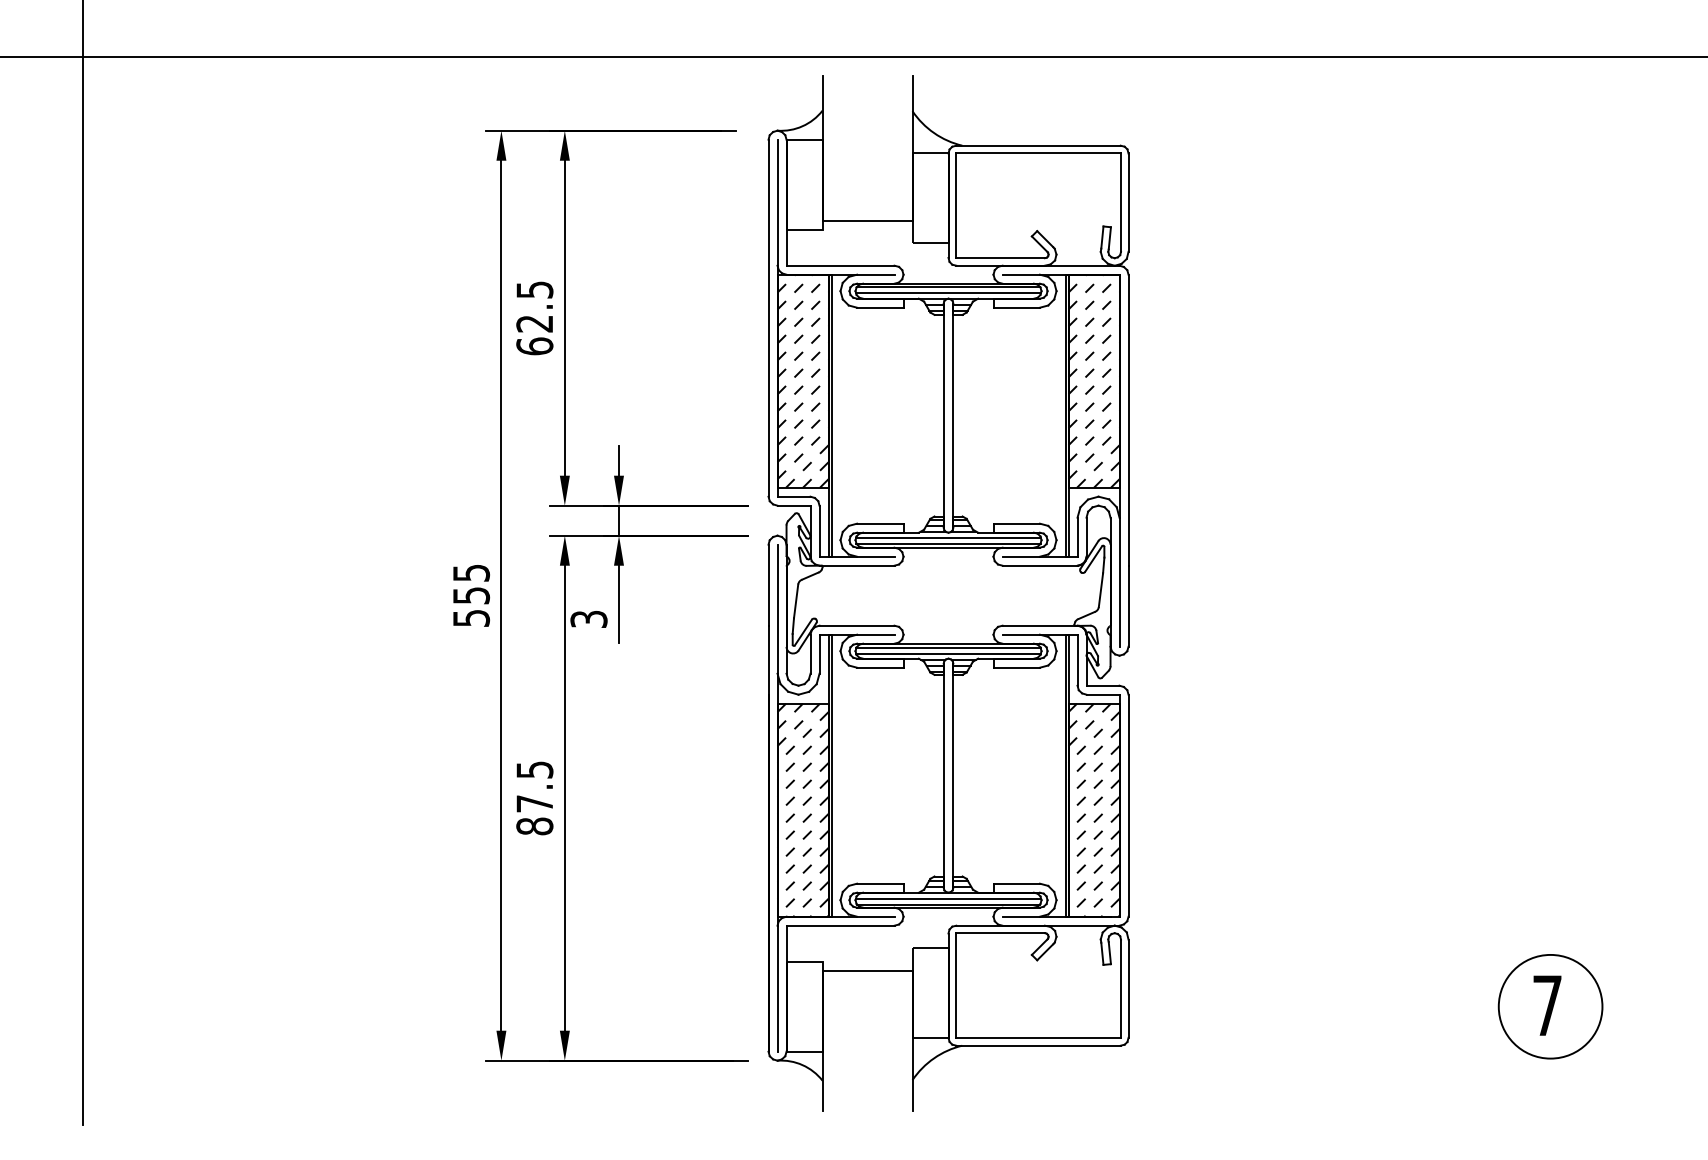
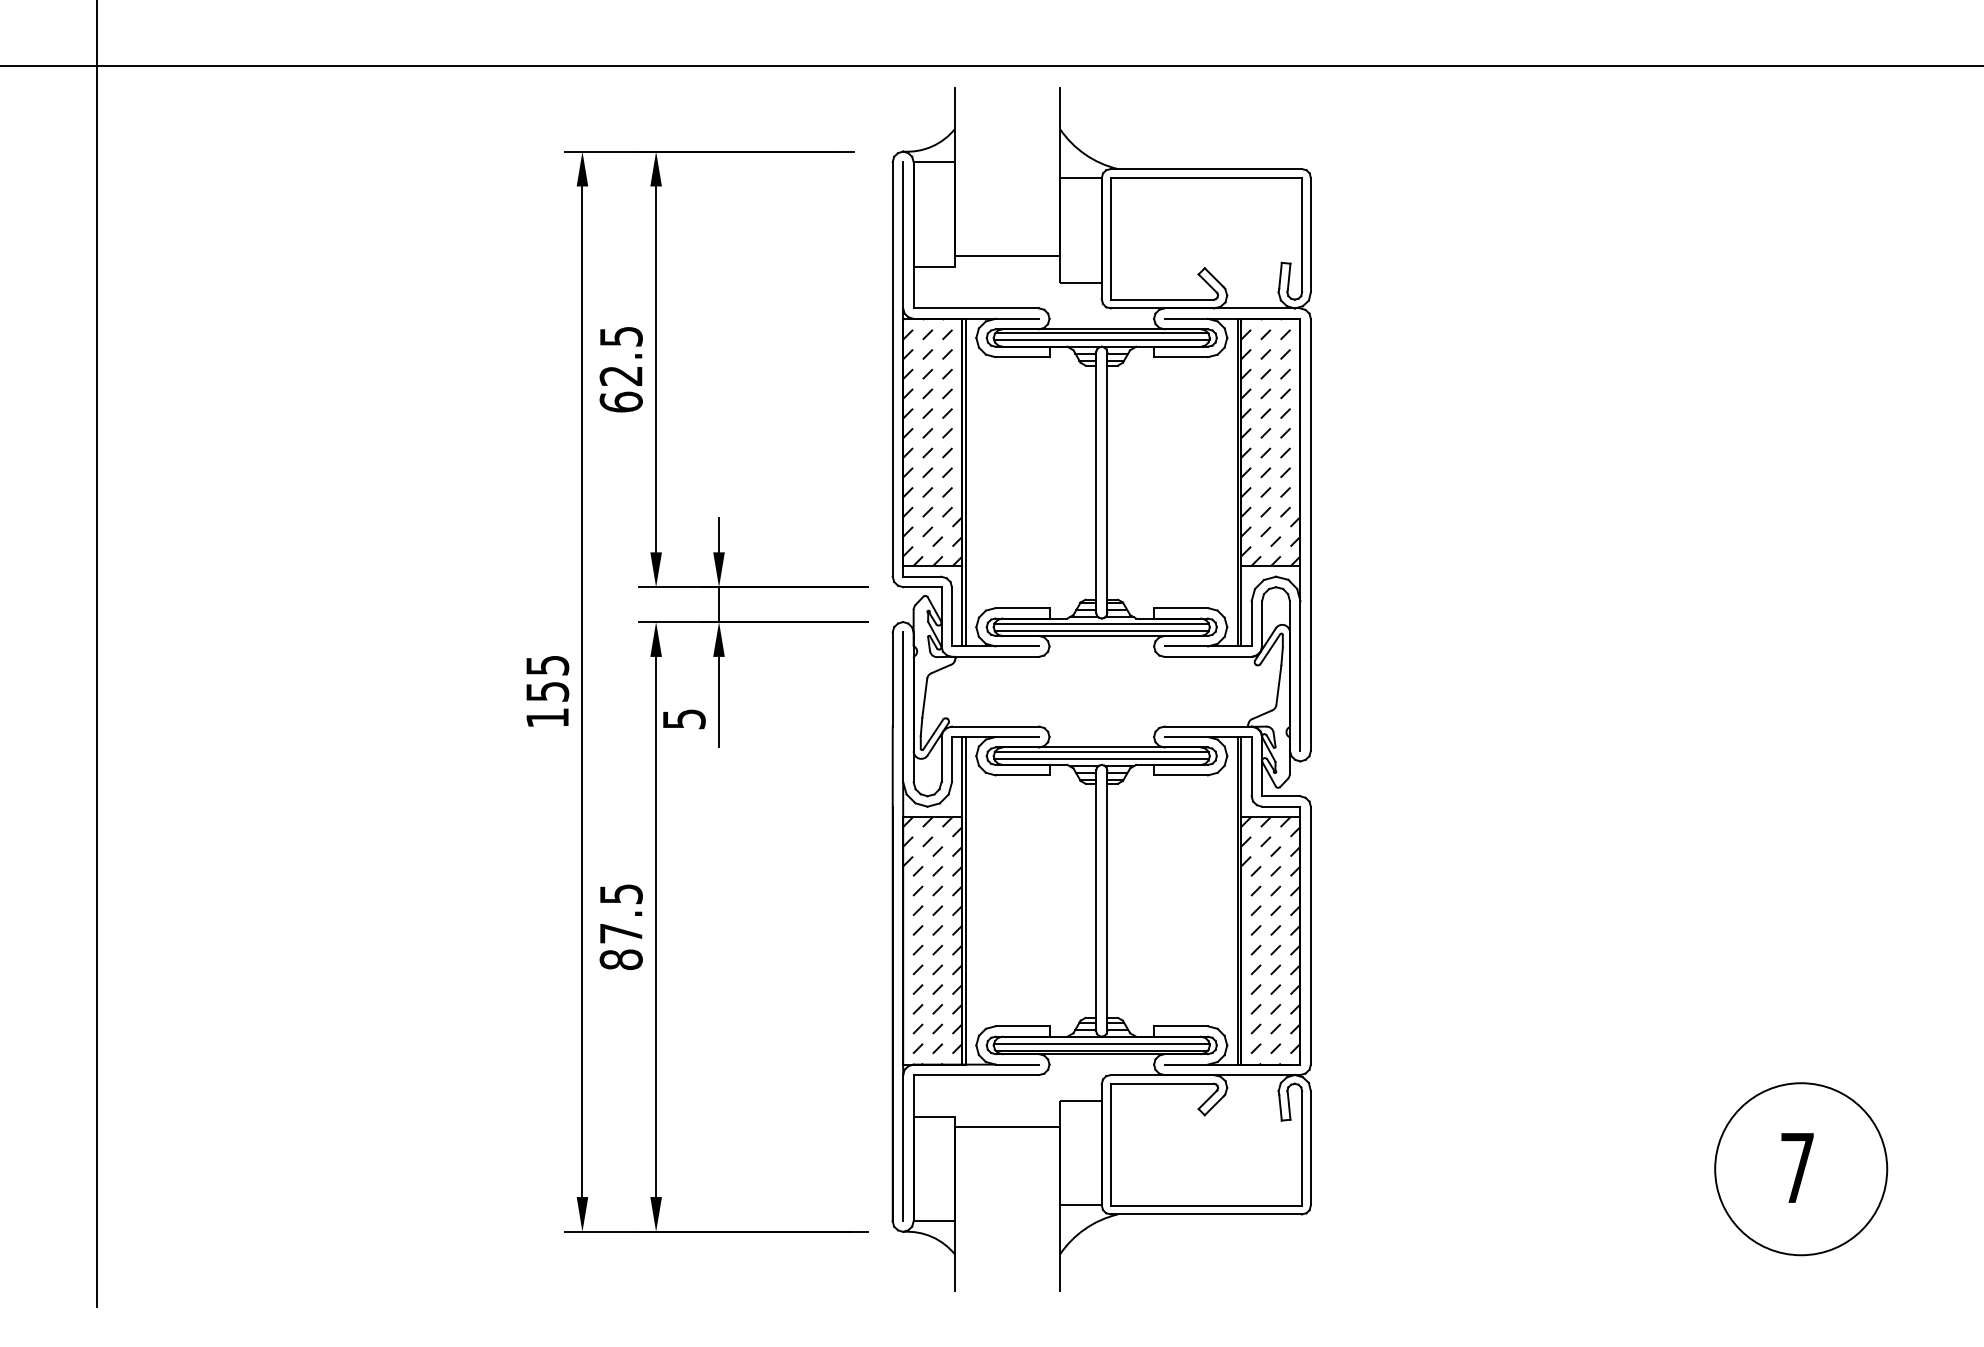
text: (471, 618) -> (547, 718), 555 -> 155
text: (588, 619) -> (683, 719), 3 -> 5
circle: (1550, 1006) -> (1801, 1168), size x1.43

